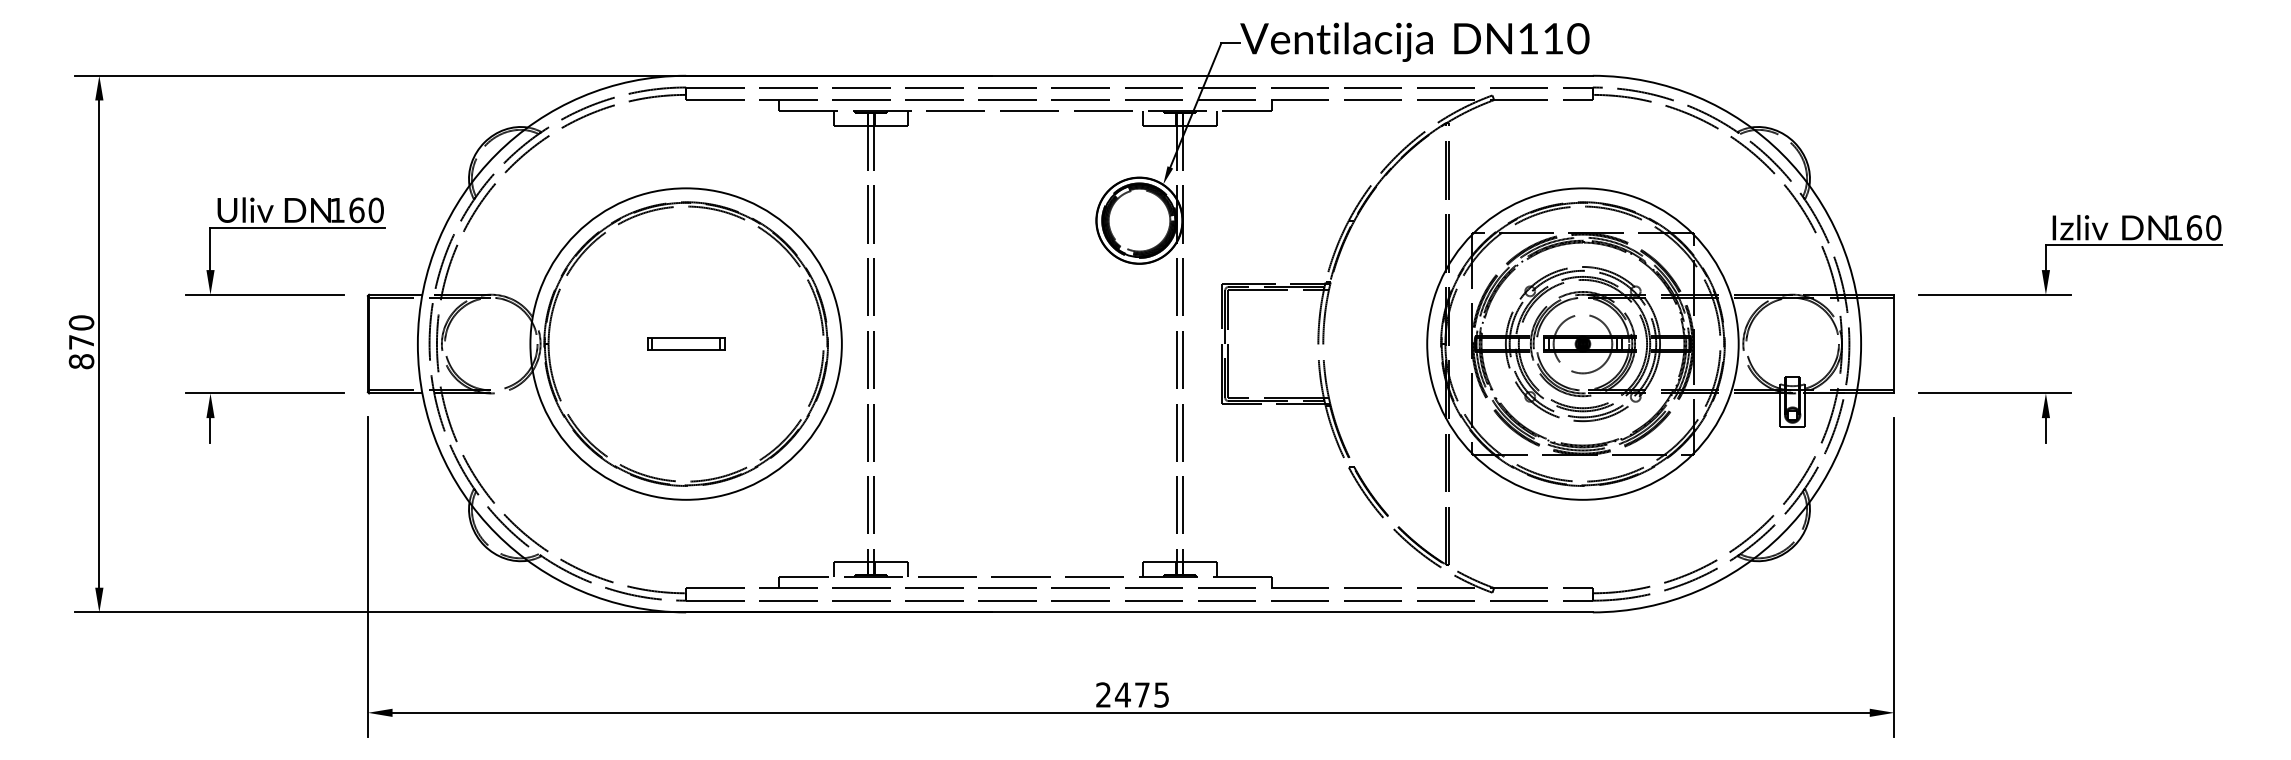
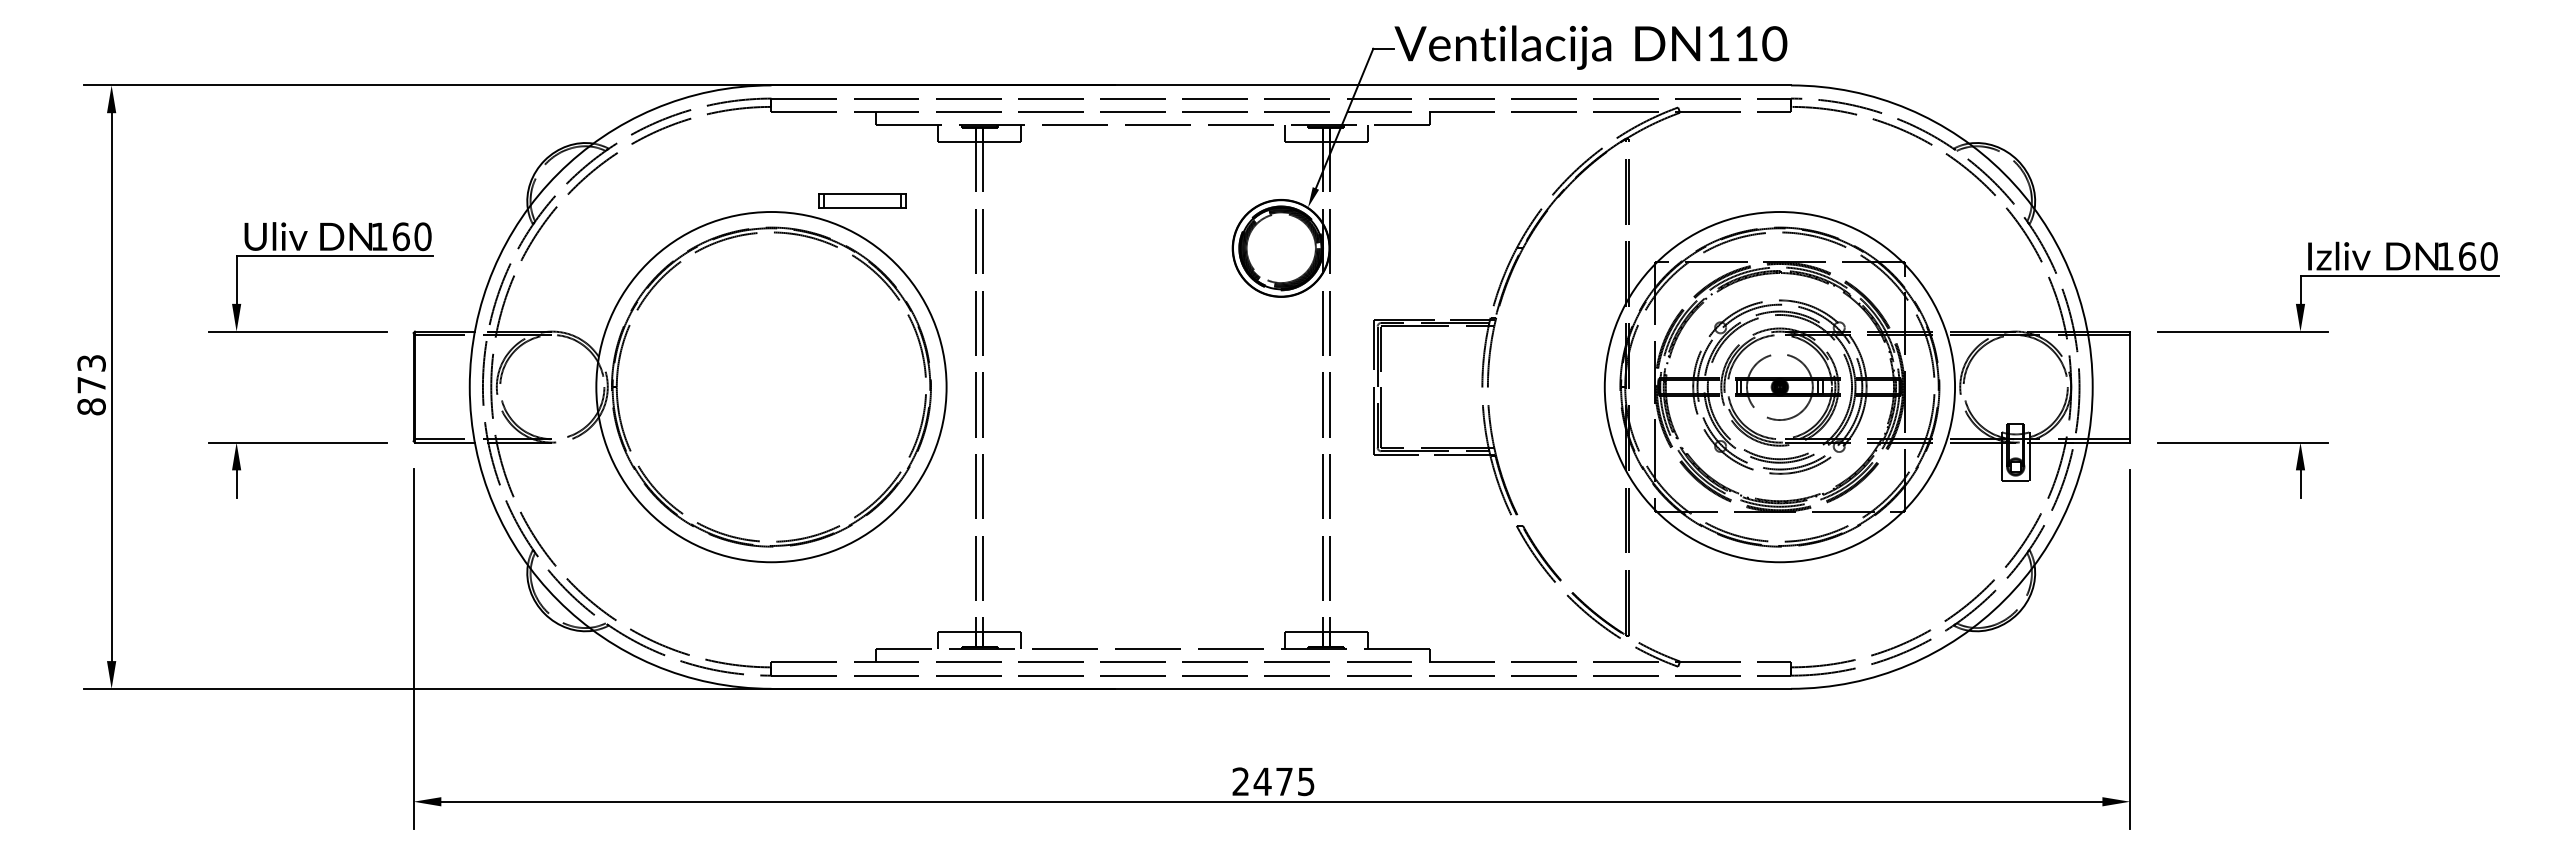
text: (81, 322) -> (91, 362), 870 -> 873
part: (686, 343) -> (862, 200), moved

